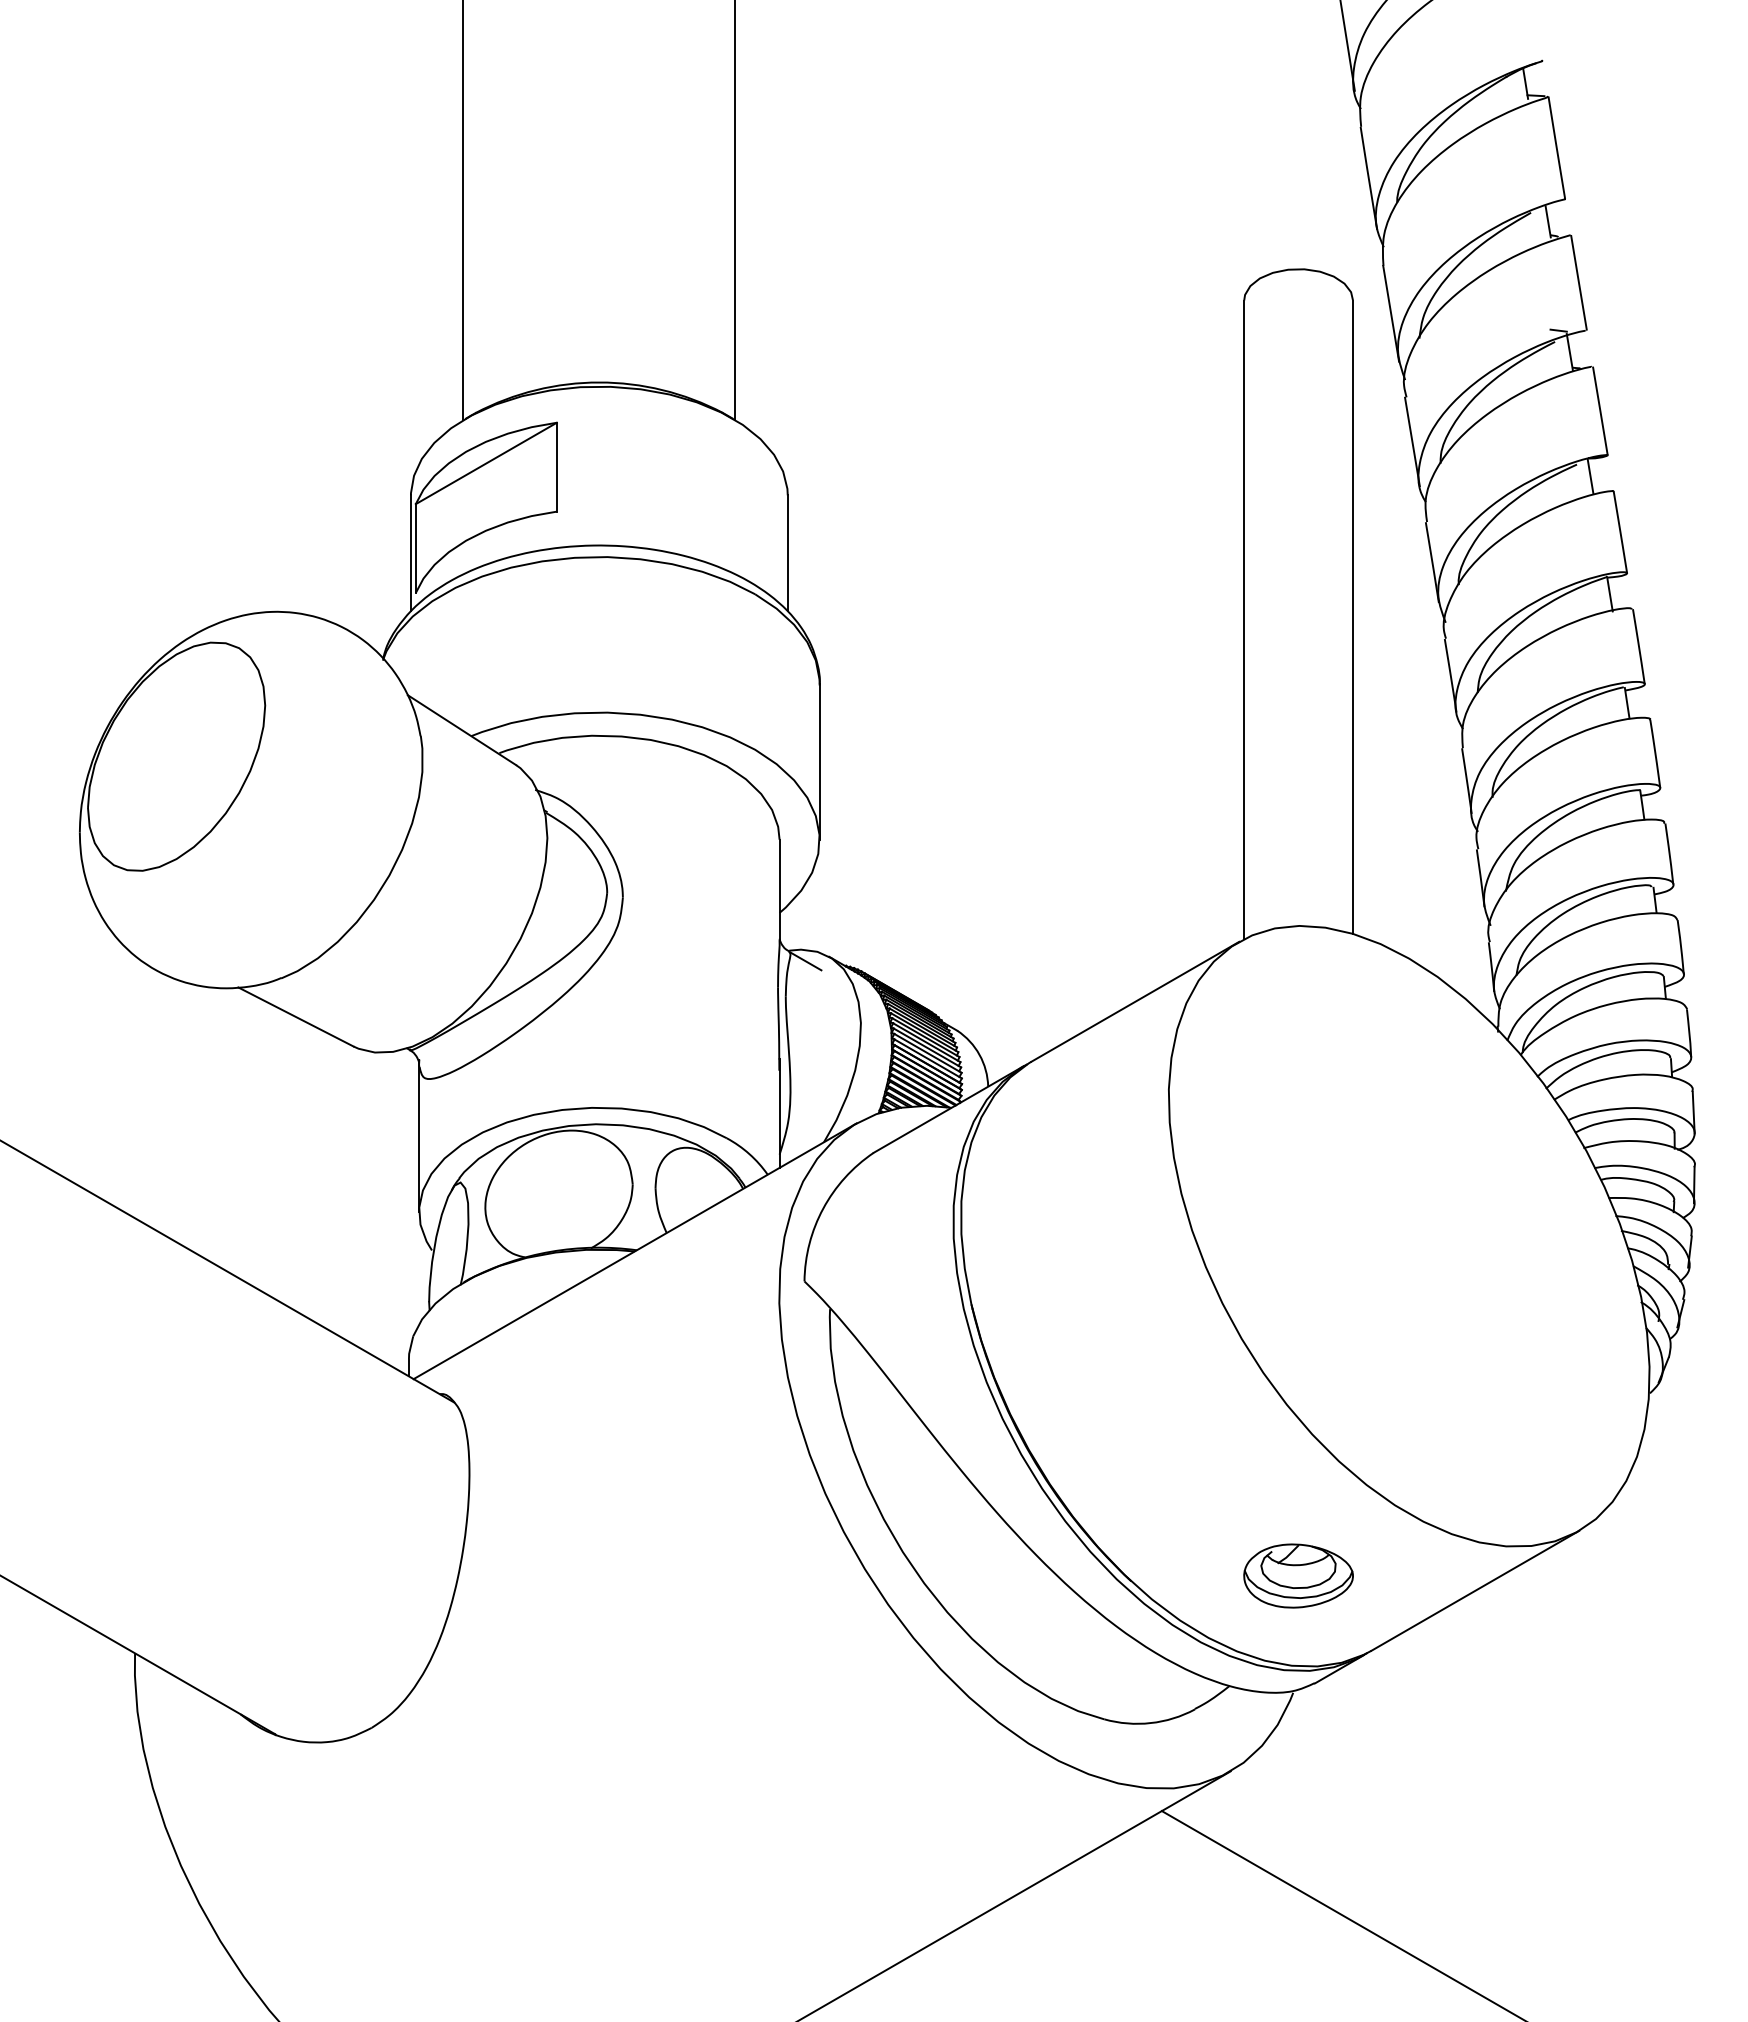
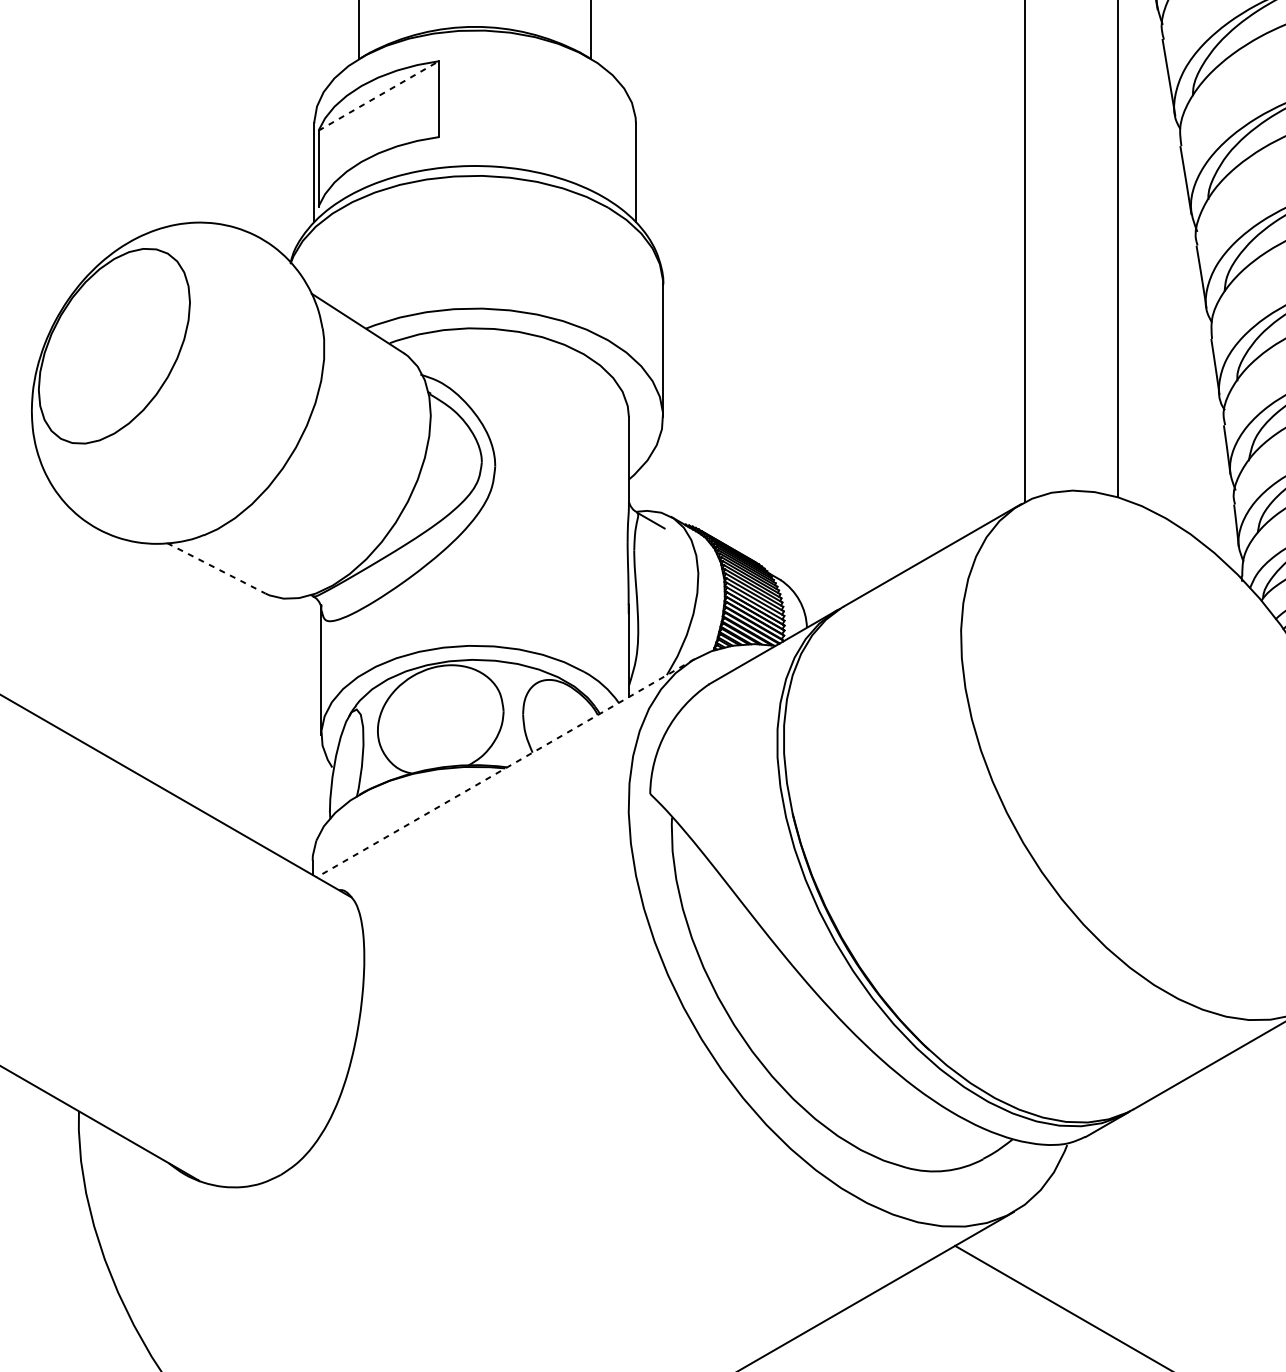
line: (486, 463) -> (378, 96), solid -> dashed
line: (295, 1016) -> (215, 567), solid -> dashed
line: (635, 1251) -> (506, 768), solid -> dashed
part: (1298, 1575) -> (1071, 1044), removed

